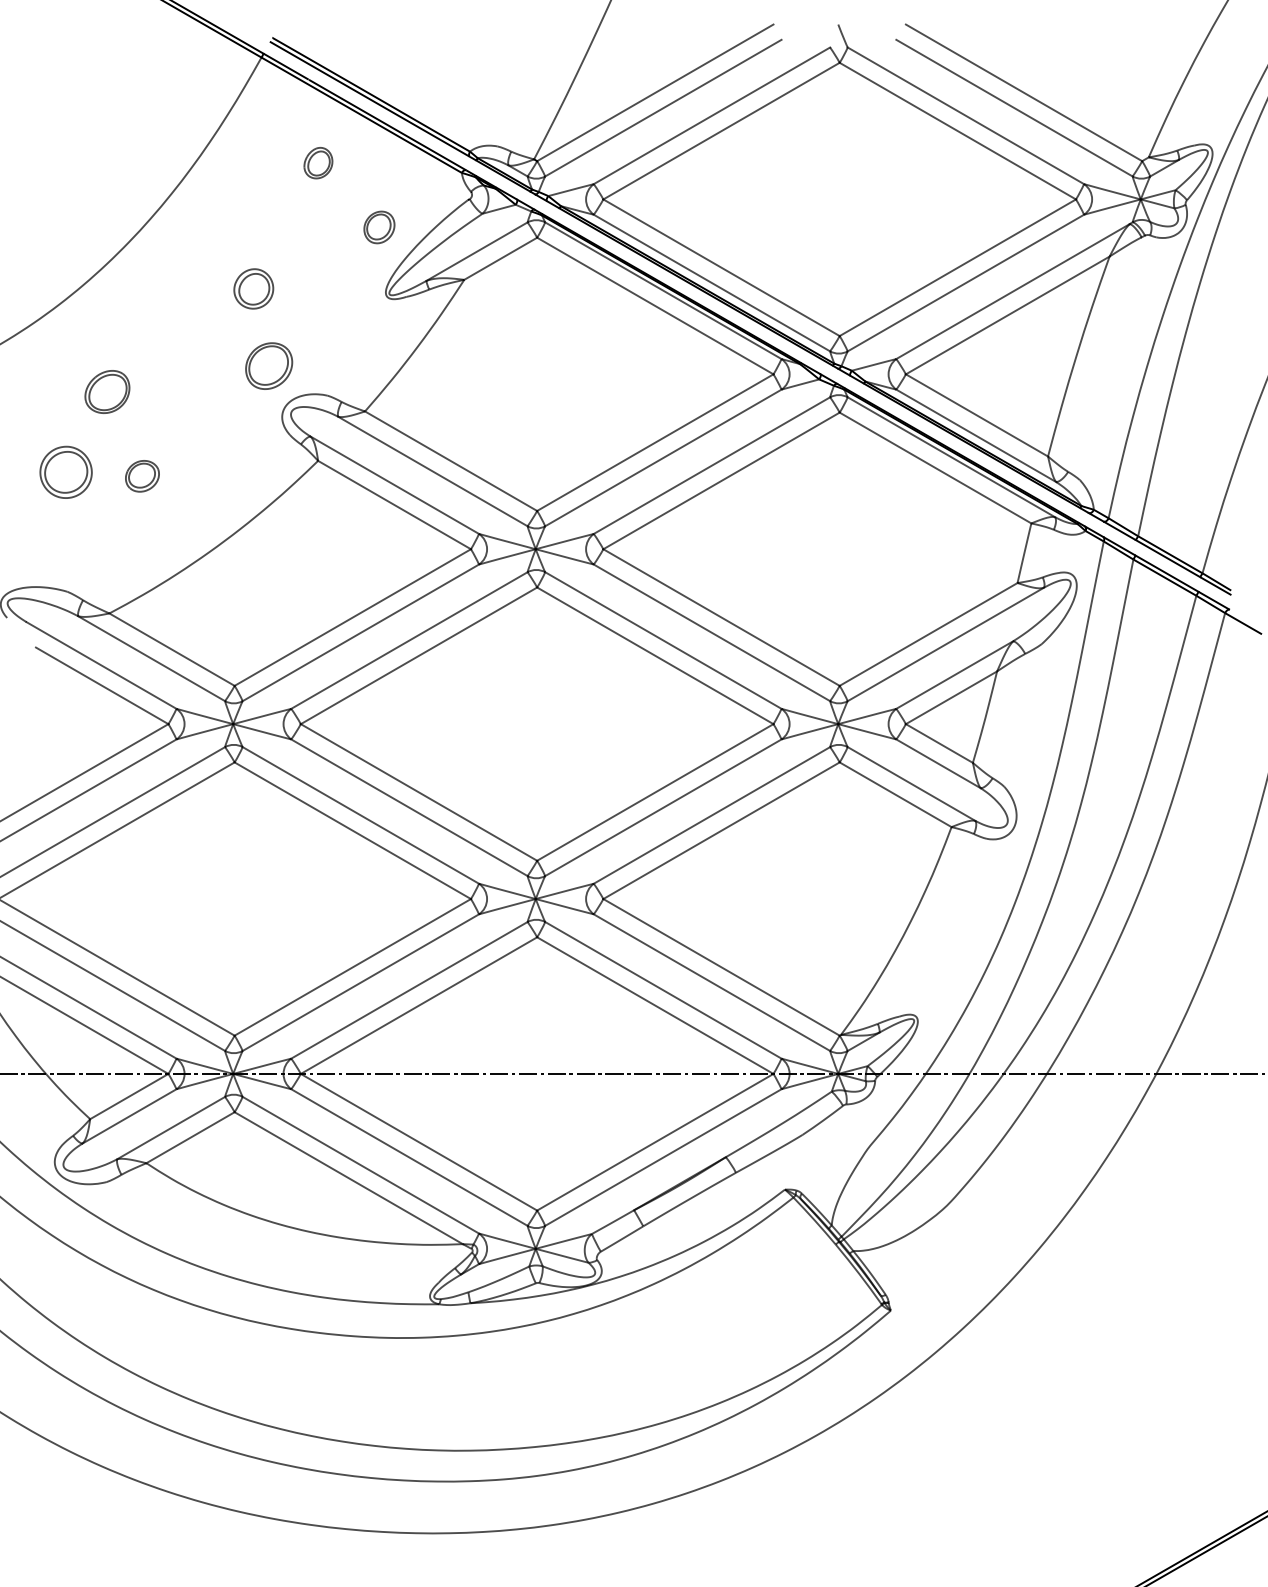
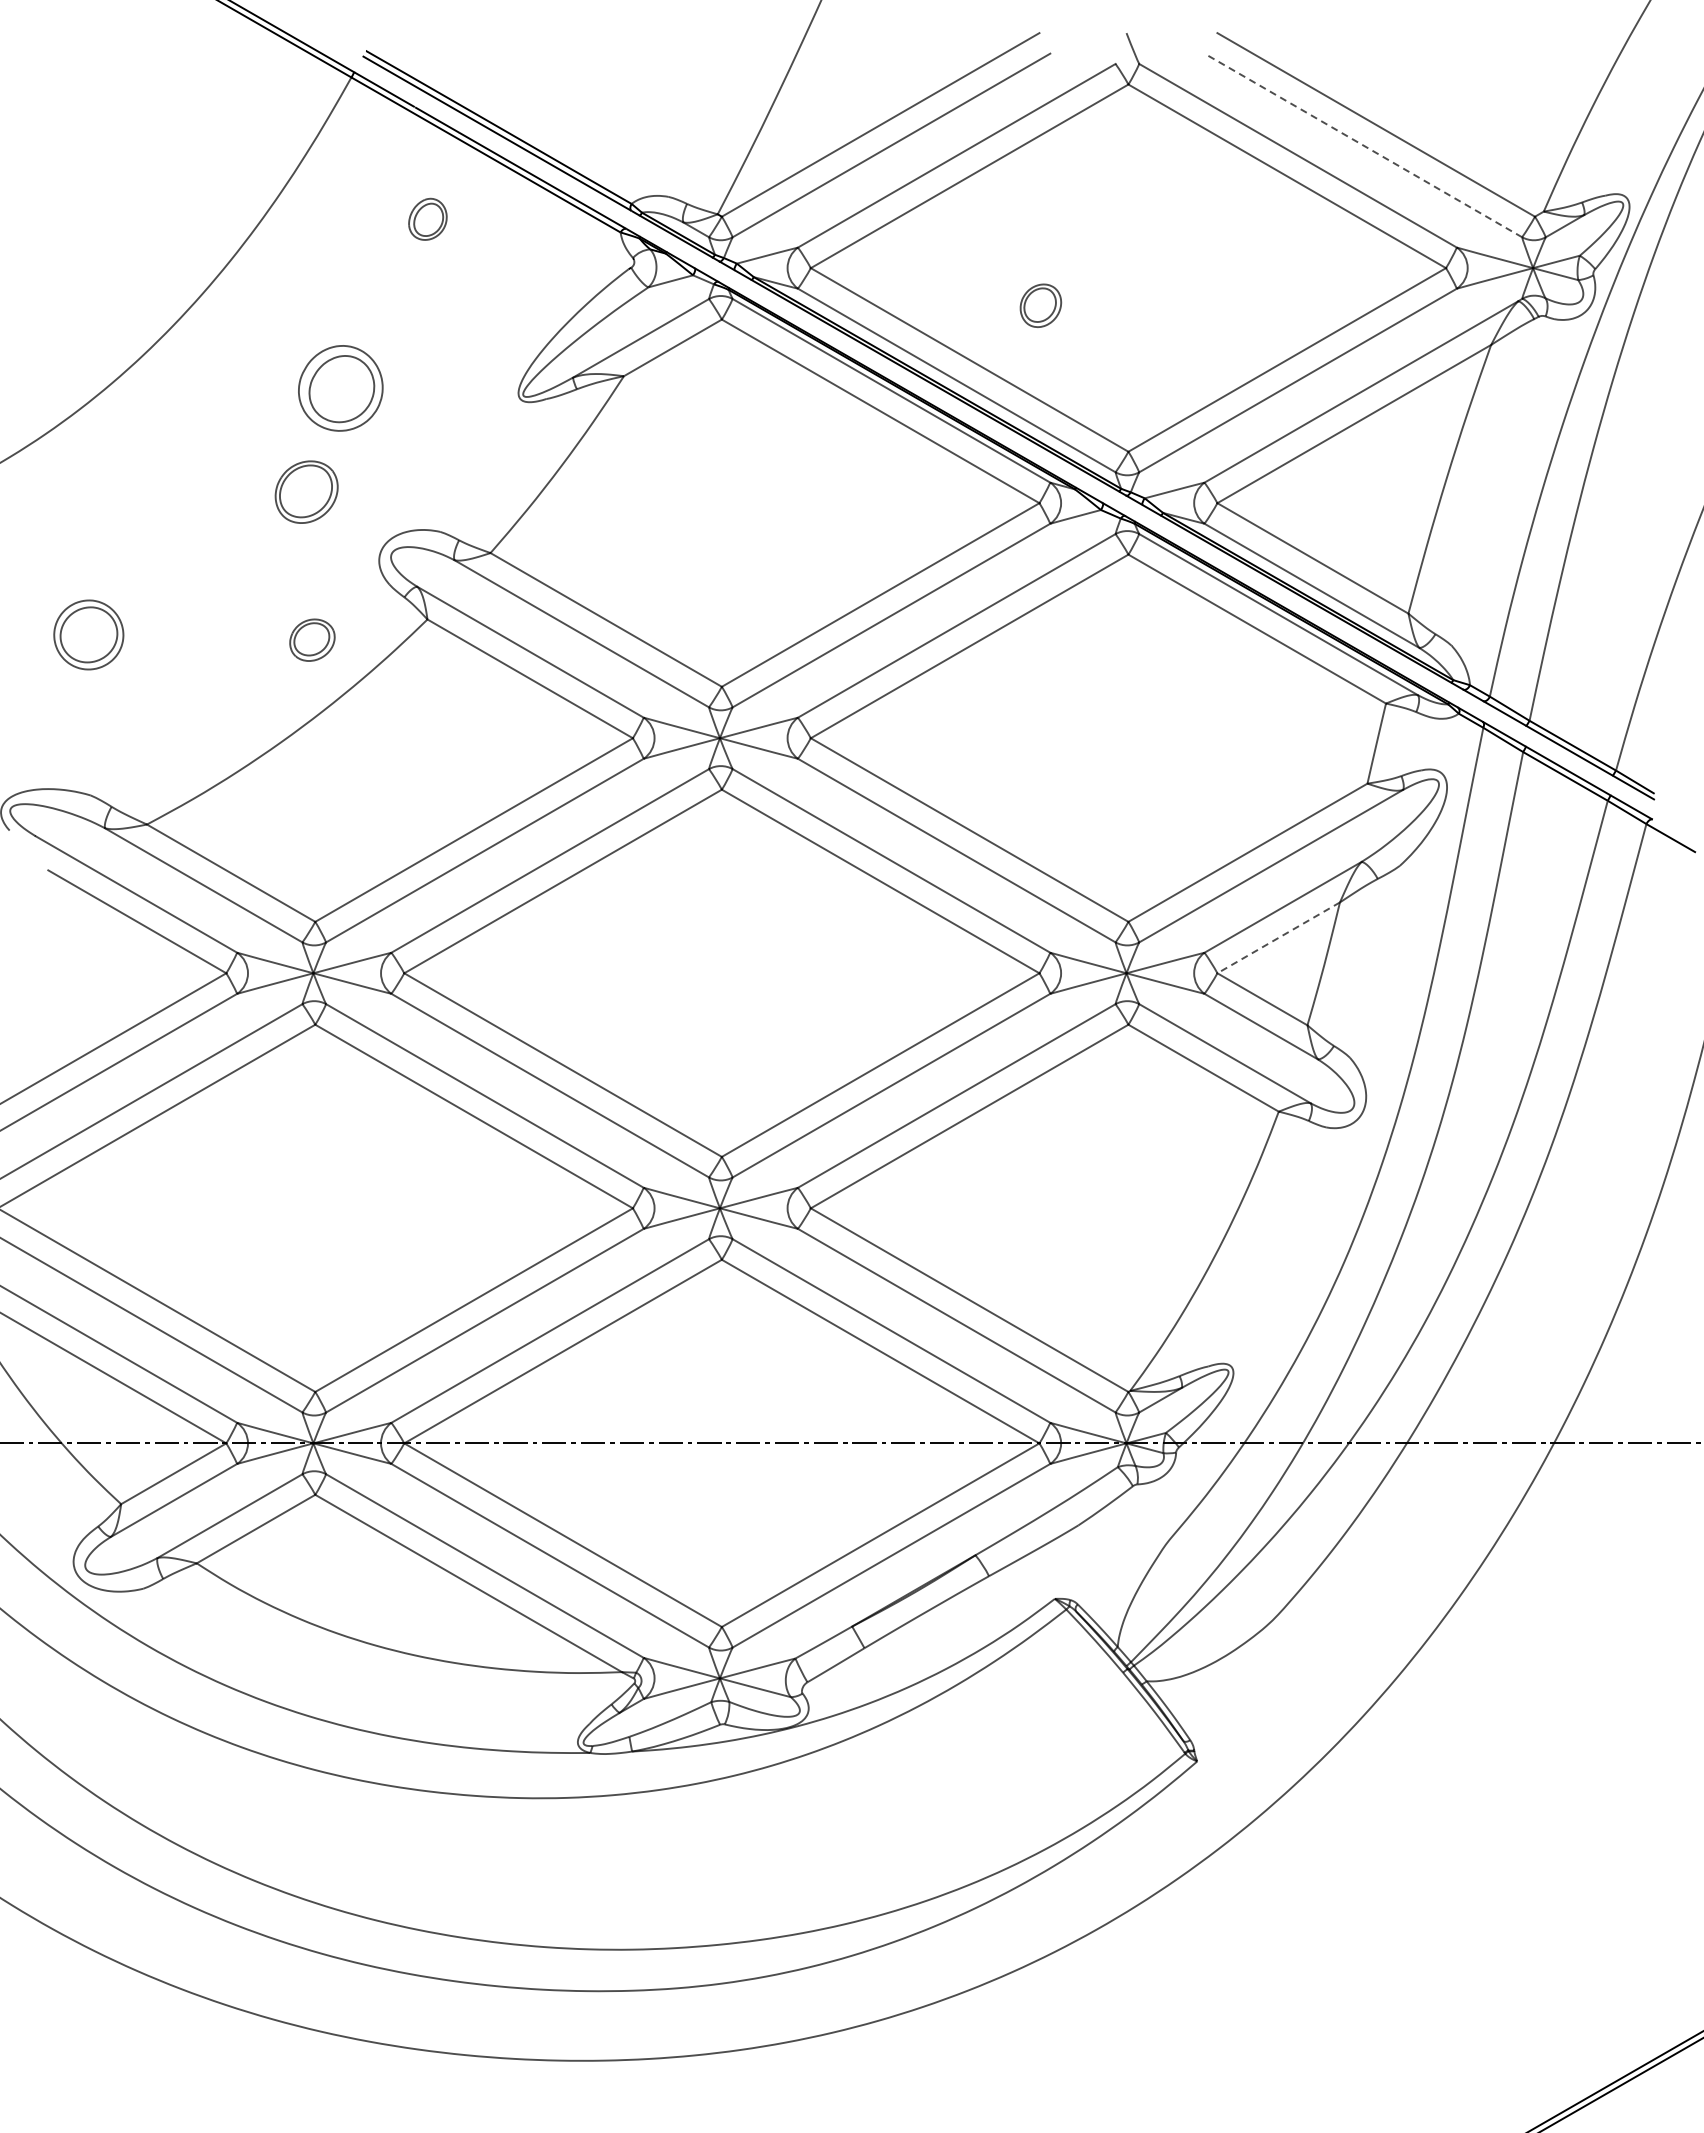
line: (1013, 108) -> (1362, 145), solid -> dashed
part: (379, 227) -> (1040, 305), moved
part: (254, 289) -> (341, 388), size x1.6
part: (269, 365) -> (306, 491), moved
part: (106, 391) -> (143, 526), removed
part: (142, 475) -> (312, 639), moved
line: (951, 697) -> (1278, 937), solid -> dashed

